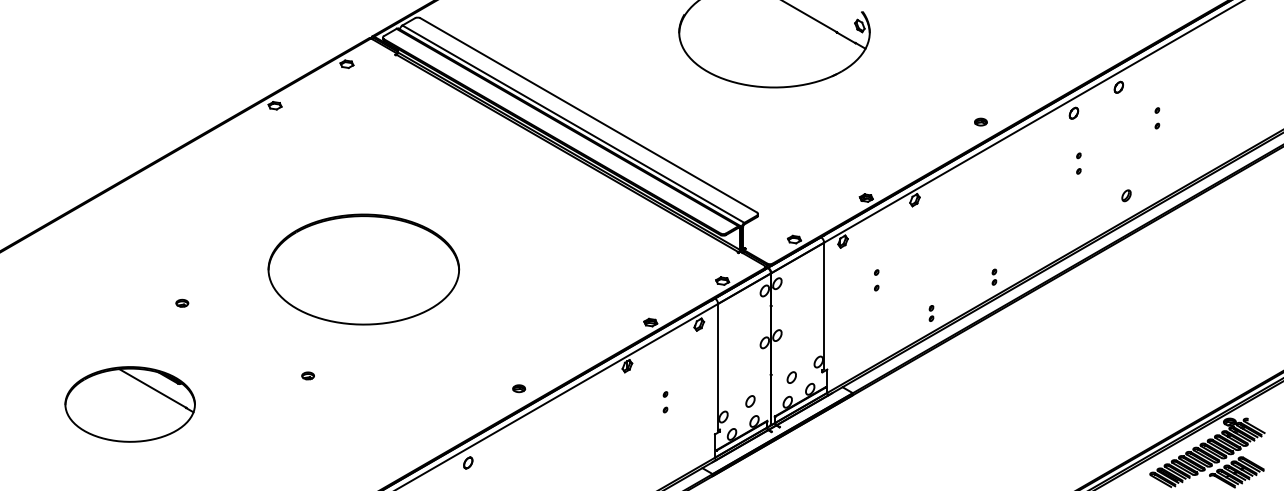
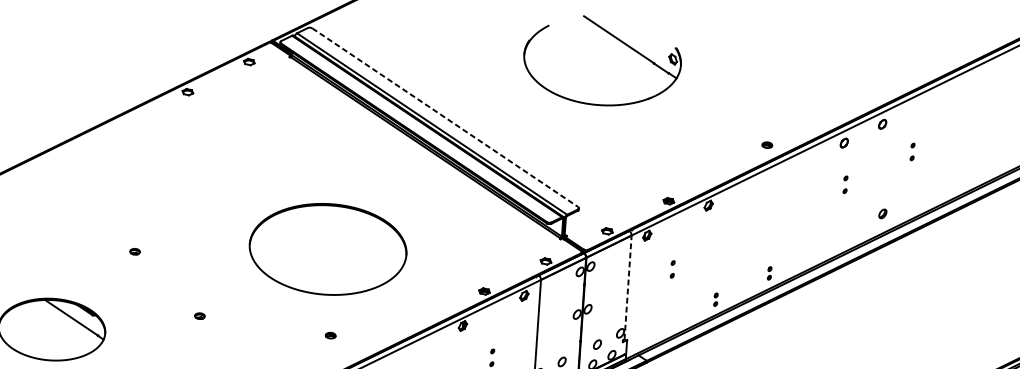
line: (589, 115) -> (445, 117), solid -> dashed
part: (363, 269) -> (327, 249), moved
part: (182, 302) -> (135, 251), moved
line: (824, 305) -> (628, 287), solid -> dashed
part: (519, 388) -> (331, 335), moved

